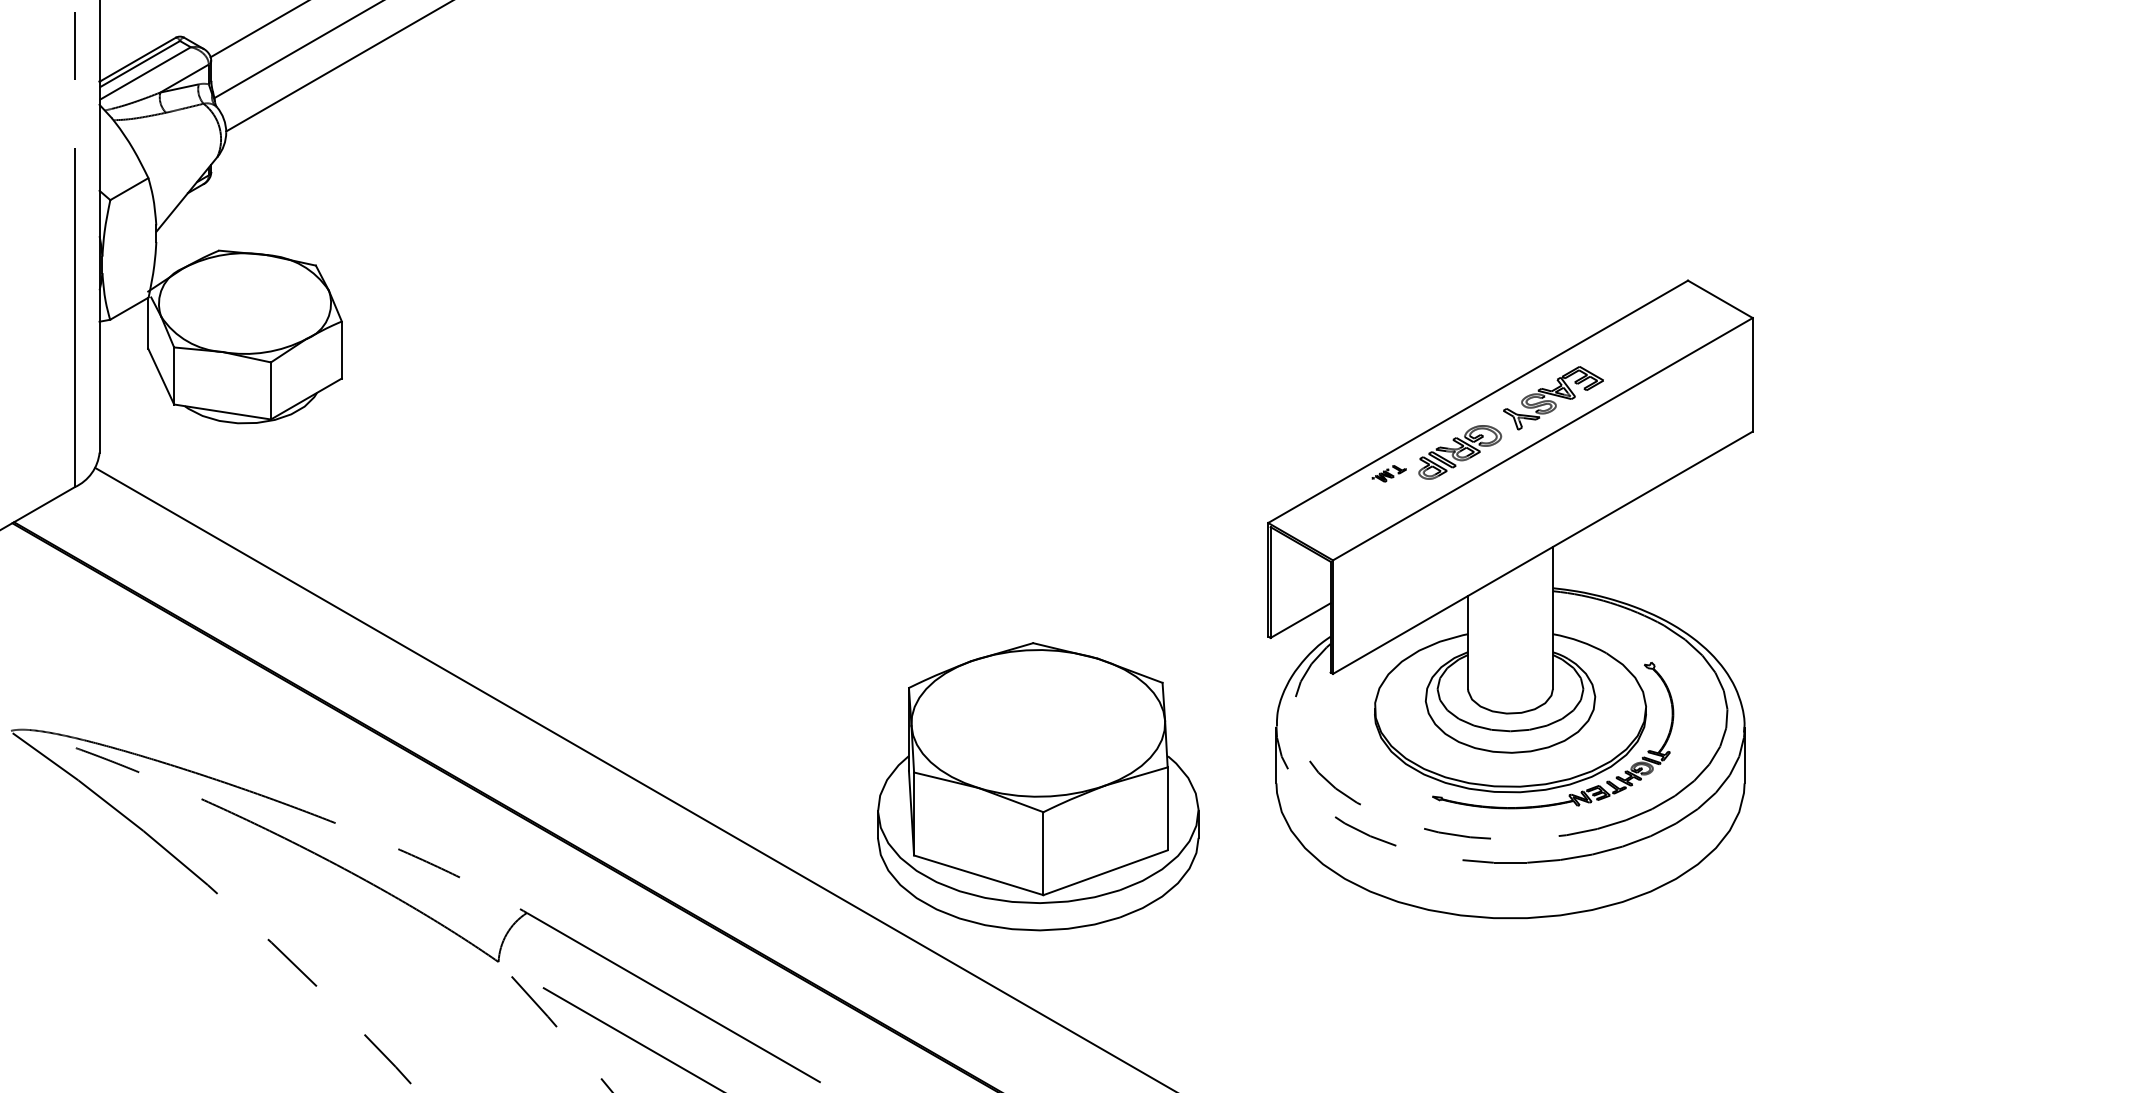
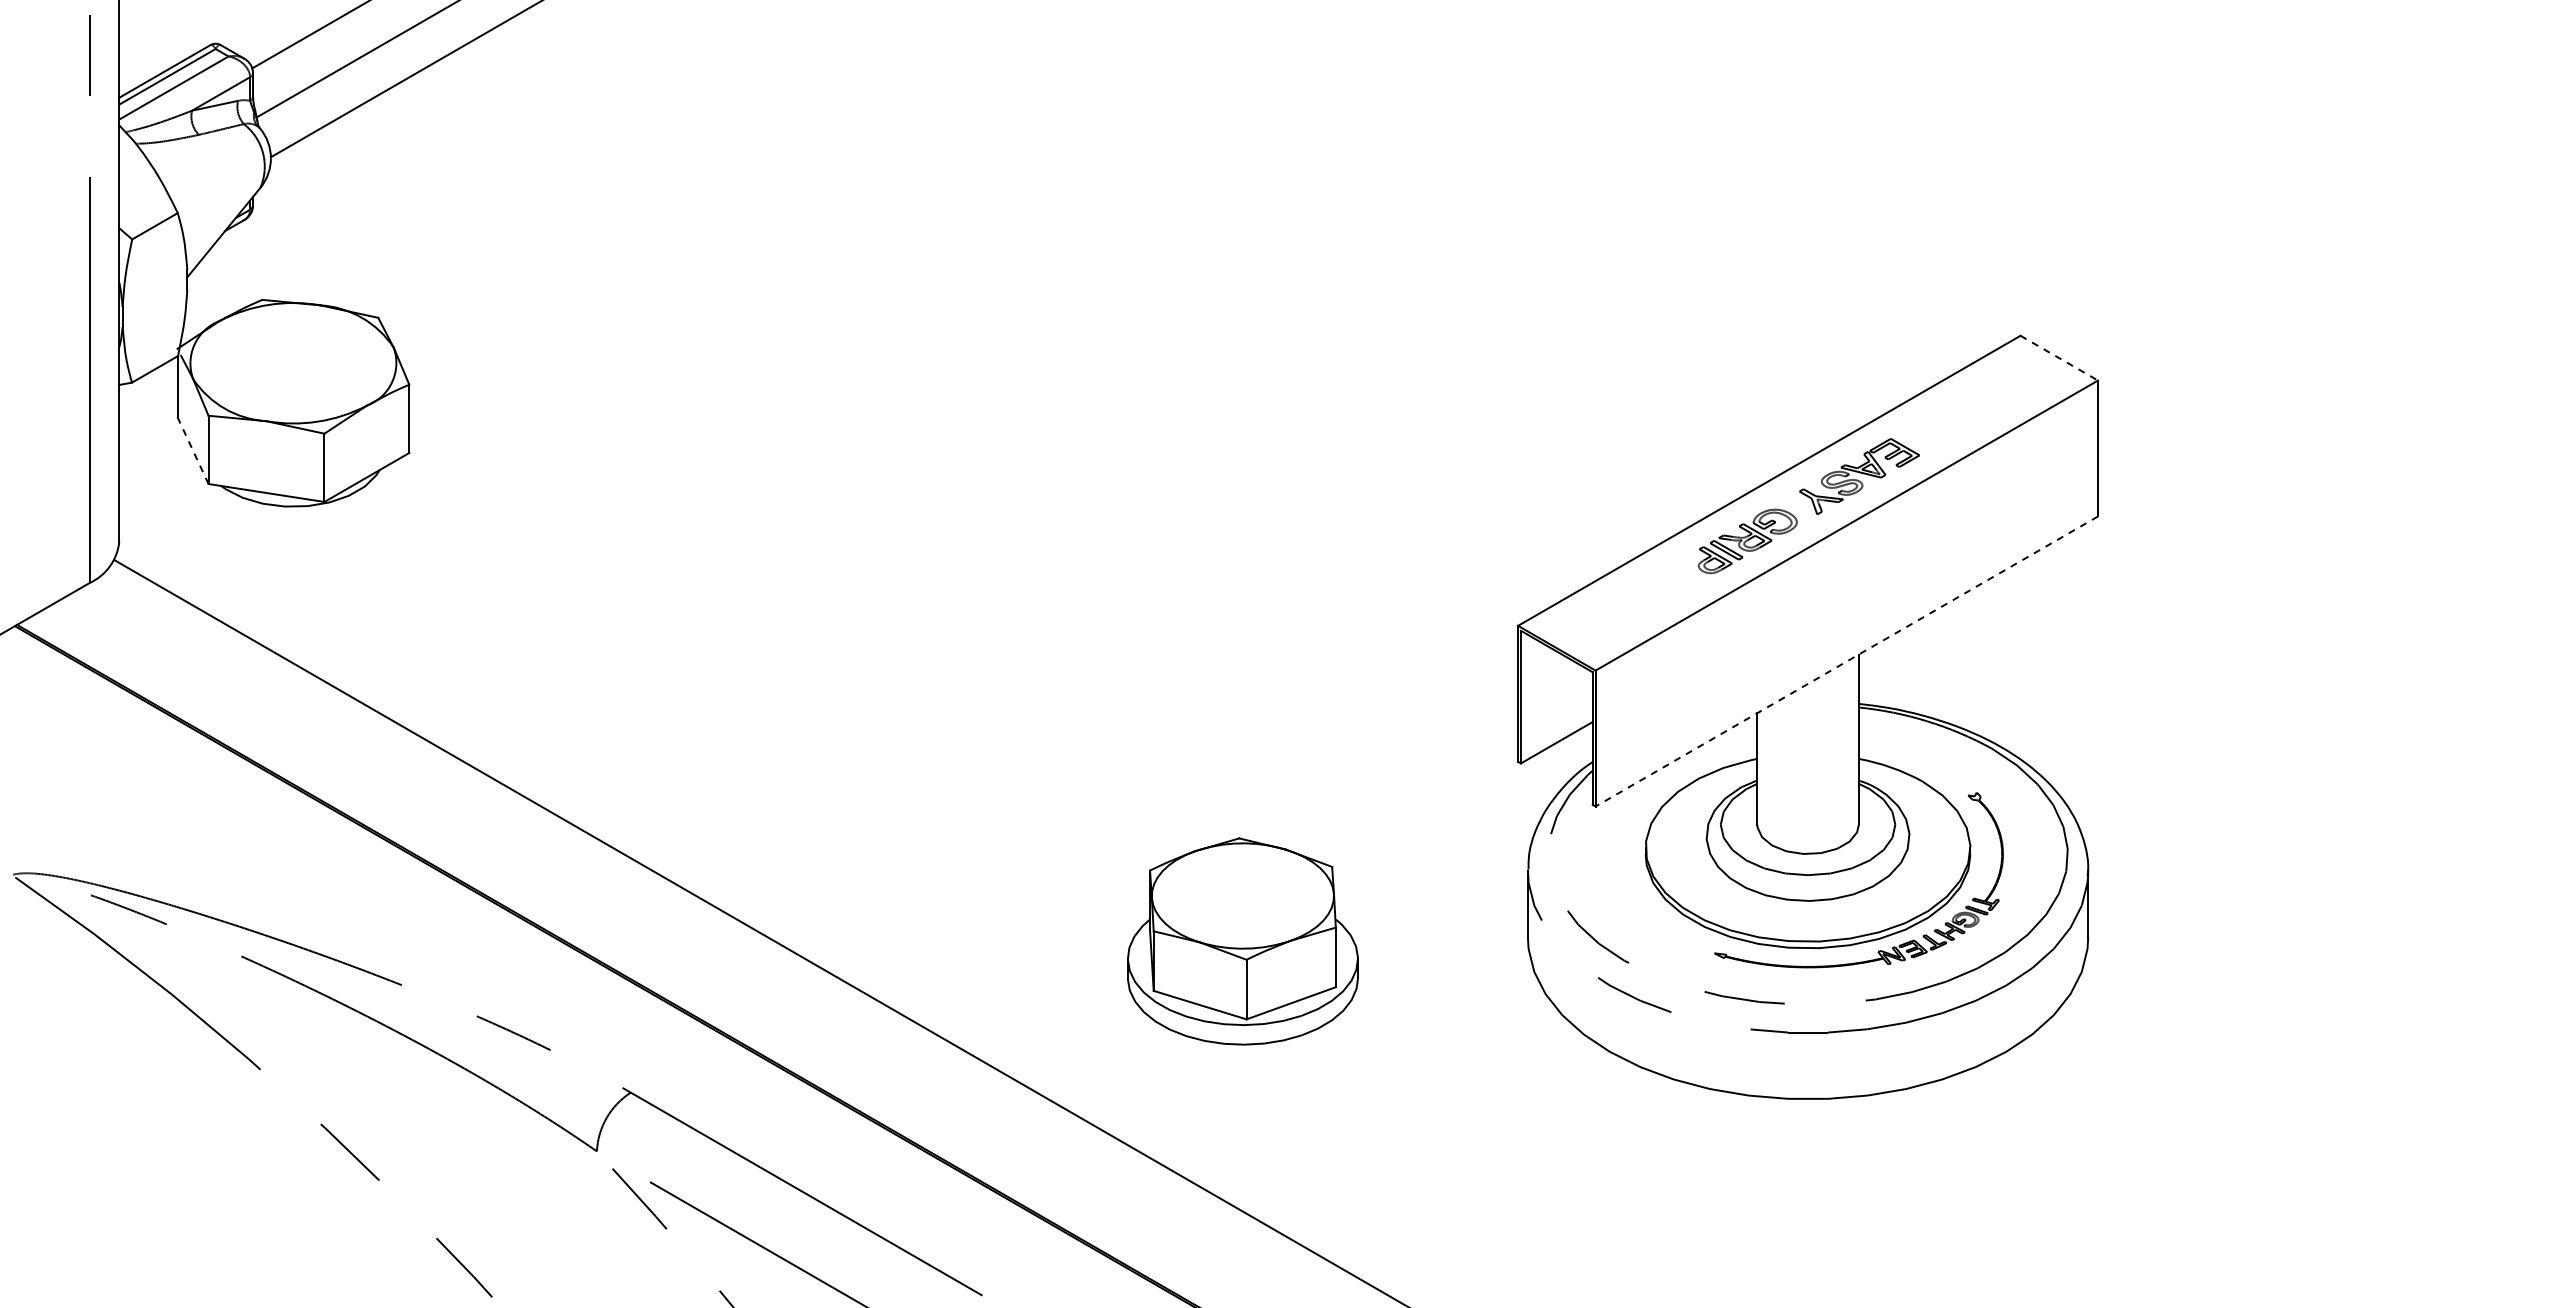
line: (1720, 299) -> (2059, 358), solid -> dashed
line: (161, 376) -> (193, 450), solid -> dashed
part: (1388, 473) -> (1662, 566), removed
line: (1542, 552) -> (1846, 661), solid -> dashed
part: (1037, 786) -> (1242, 941), size x0.6

